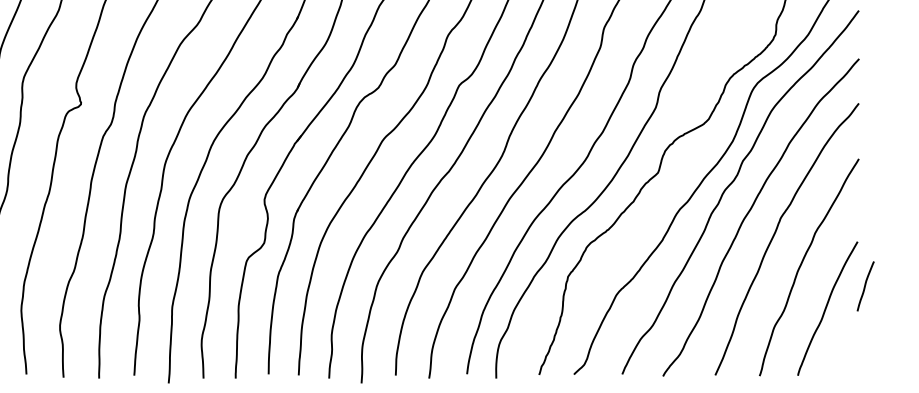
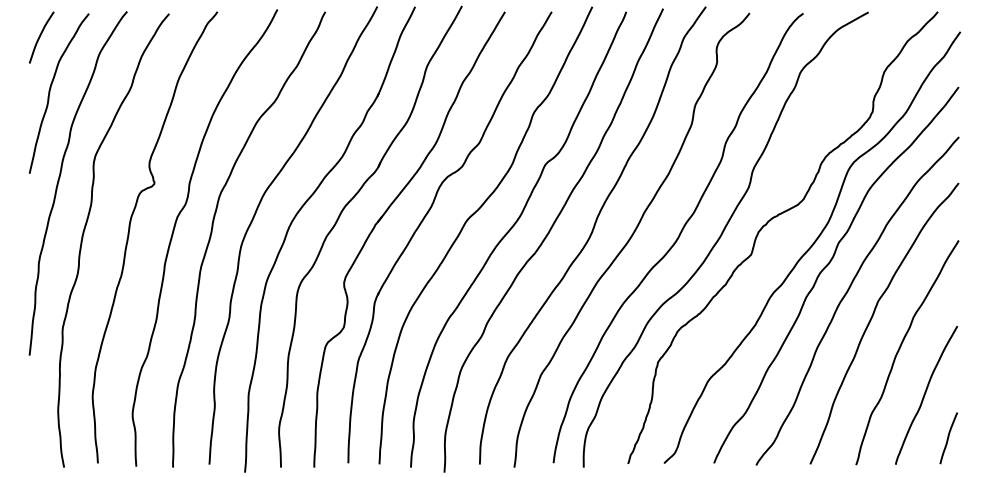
curve: (865, 286) -> (948, 438), moved

